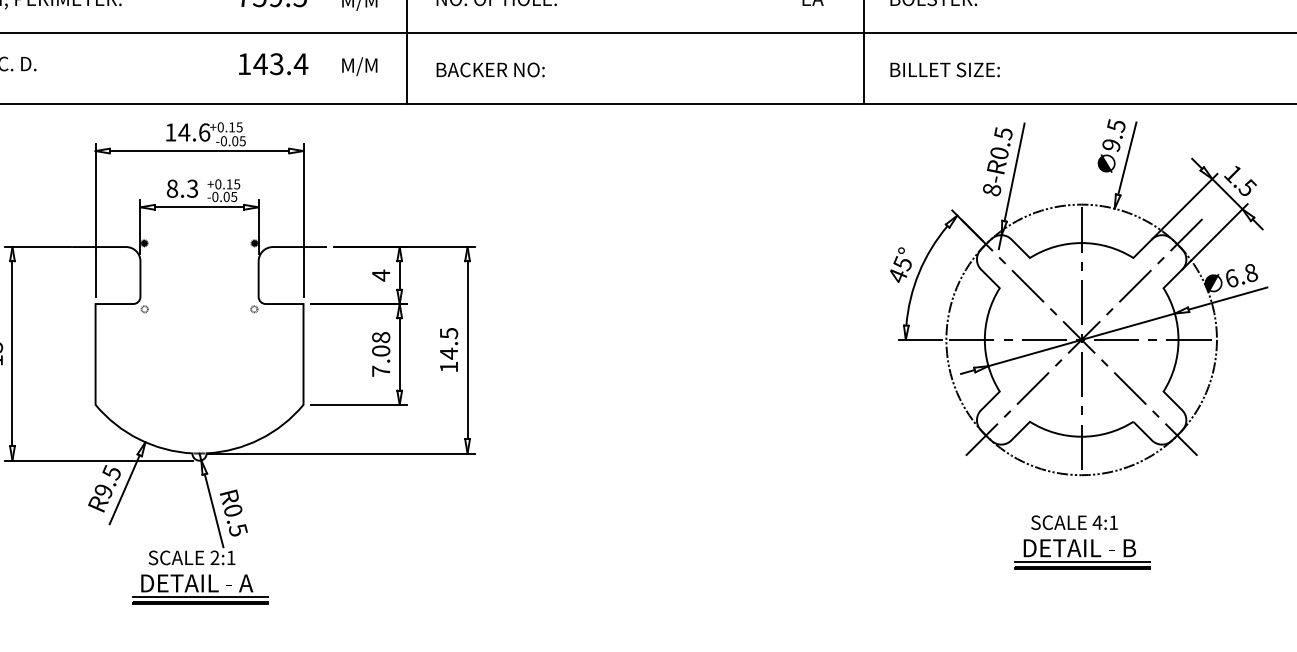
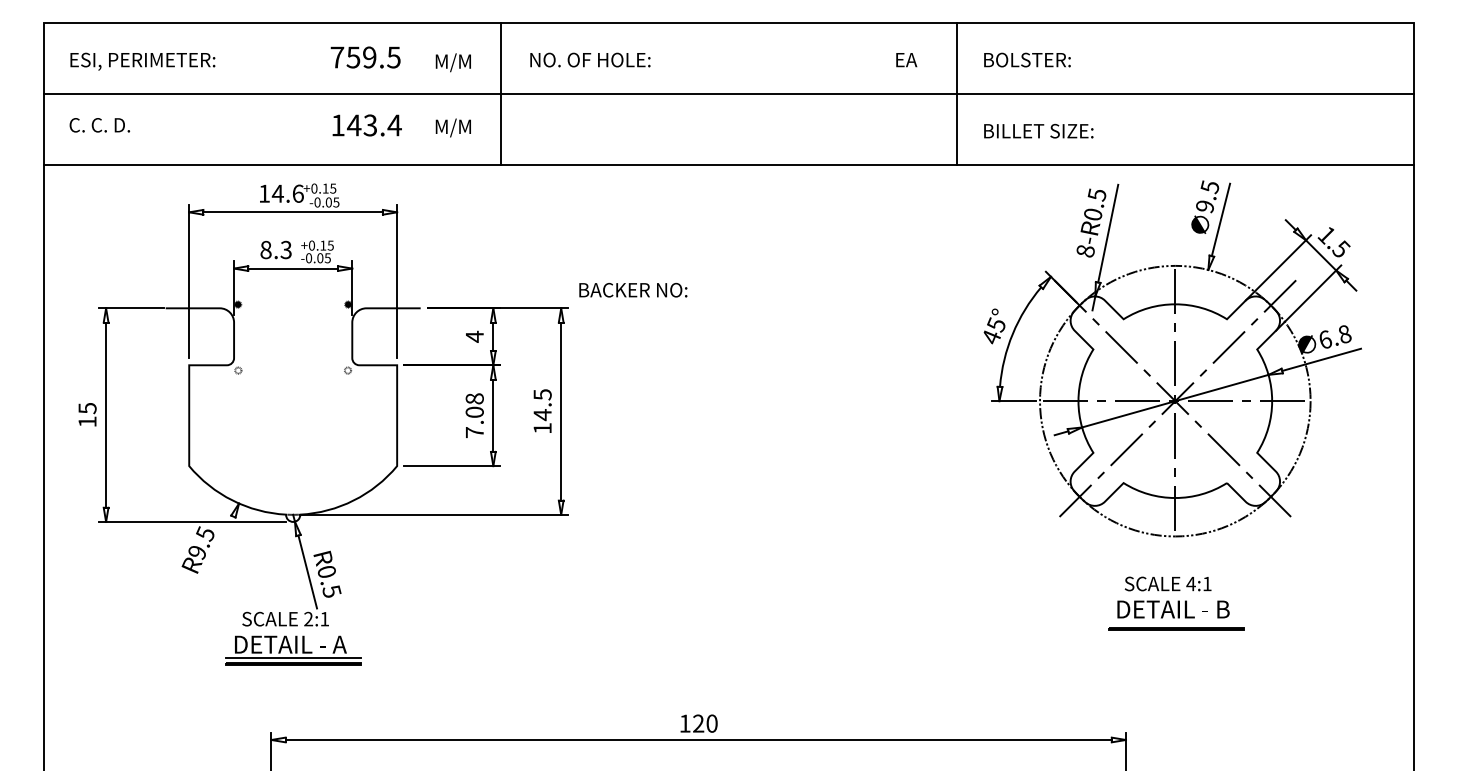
text: (490, 69) -> (633, 289), moved
line: (124, 489) -> (218, 550), removed
line: (1081, 562) -> (1175, 623), removed

